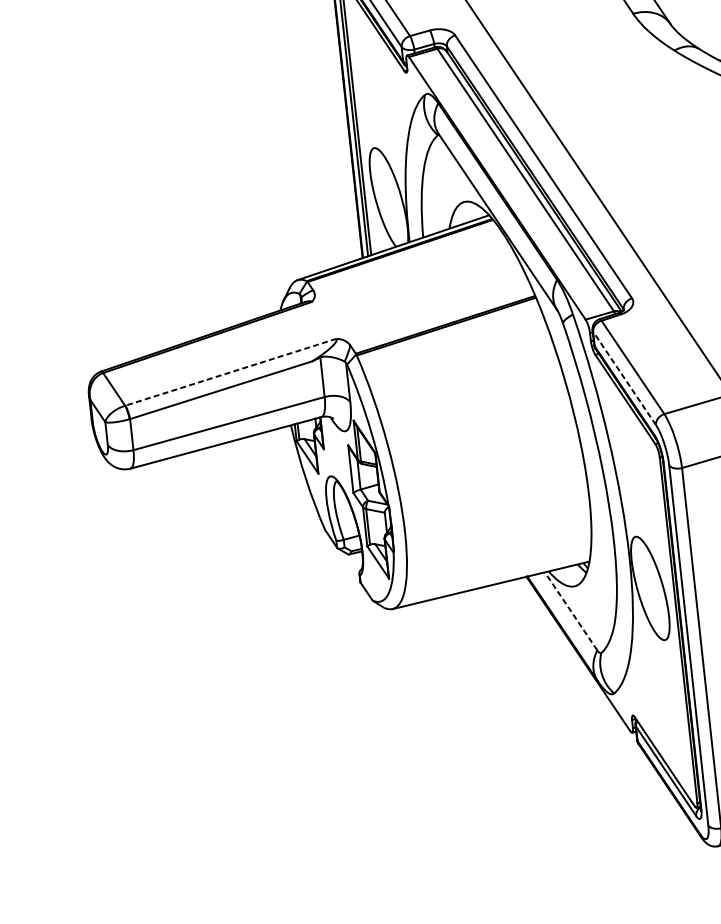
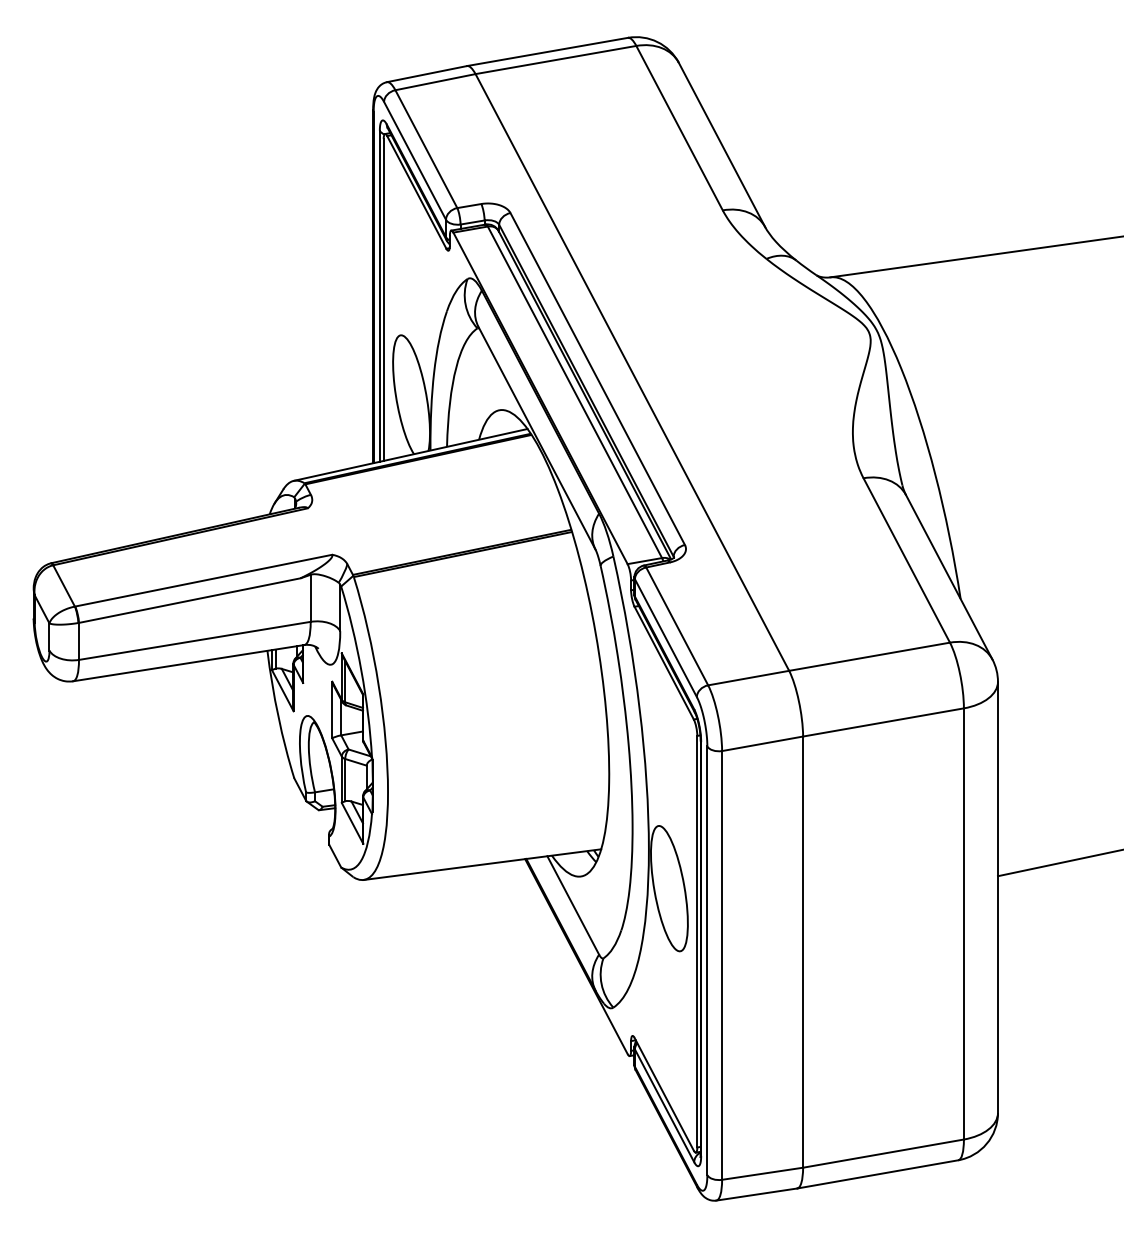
line: (230, 372) -> (203, 580), dashed -> solid
line: (624, 378) -> (665, 638), dashed -> solid
line: (571, 611) -> (573, 905), dashed -> solid

